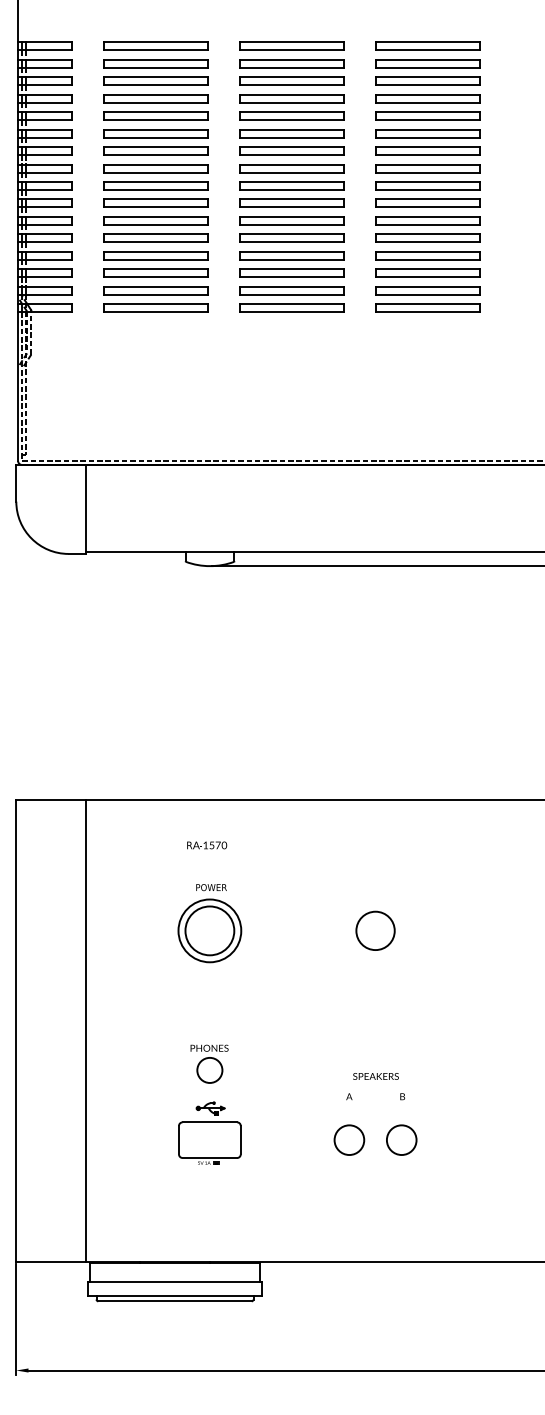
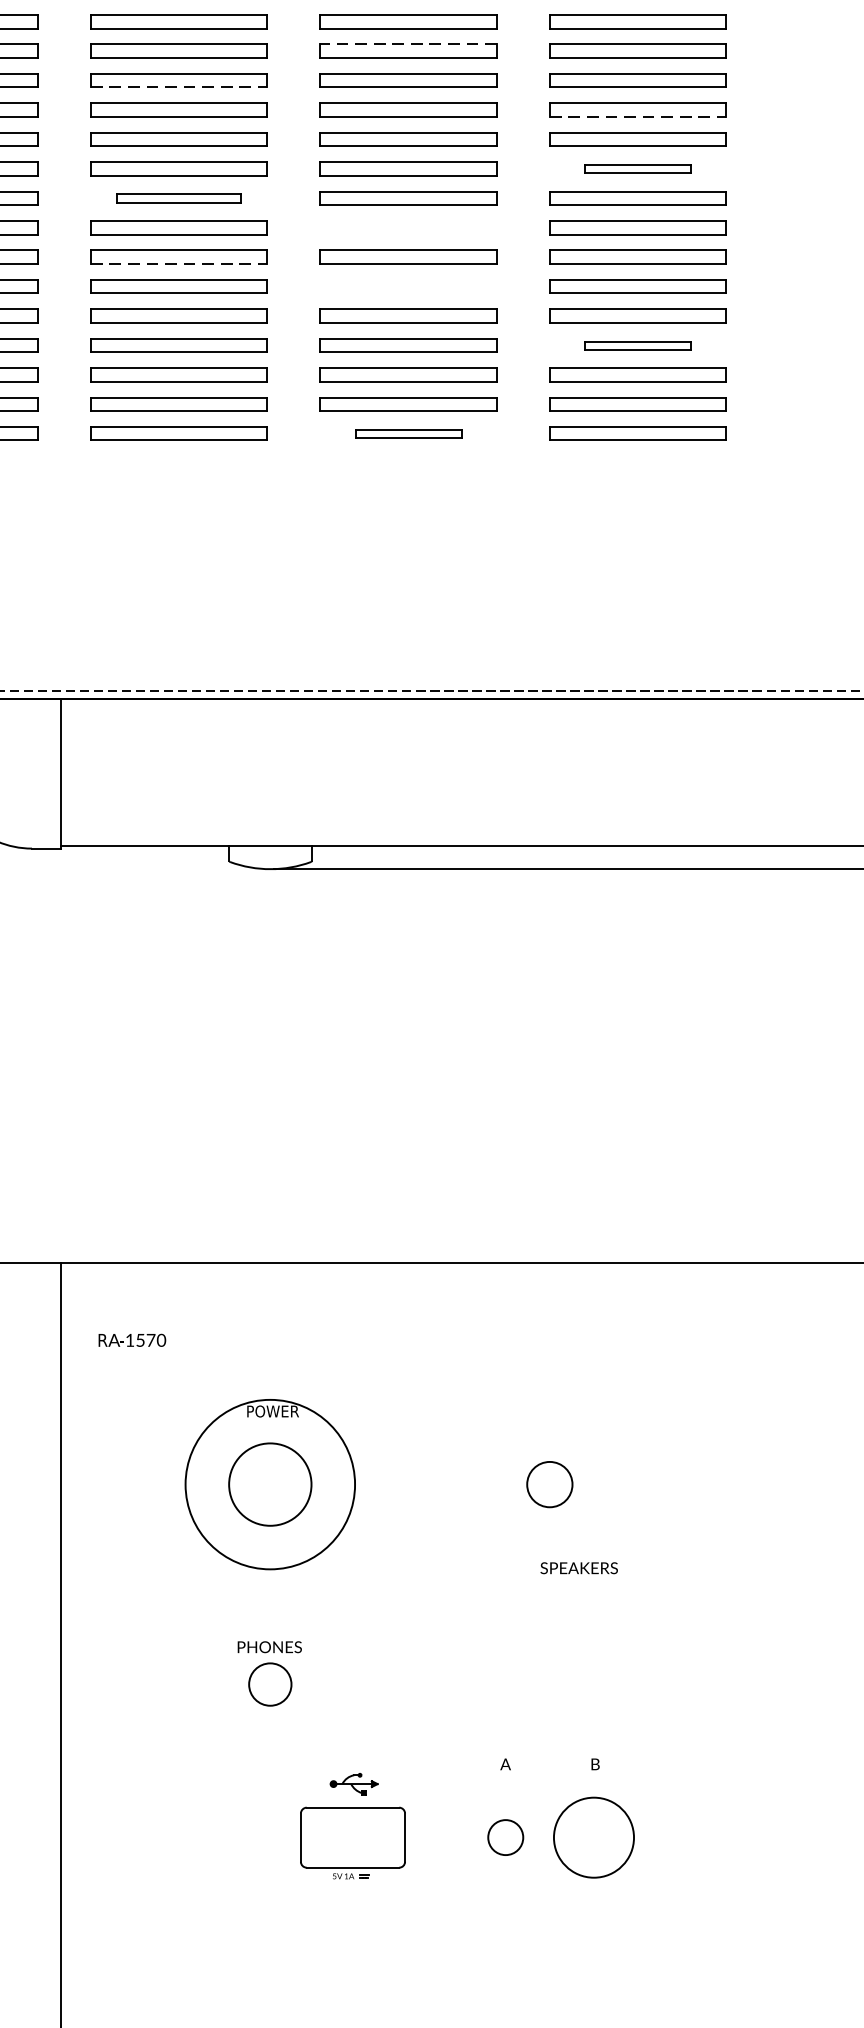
line: (291, 77) -> (408, 44), solid -> dashed
line: (156, 102) -> (180, 86), solid -> dashed
line: (428, 120) -> (639, 117), solid -> dashed
part: (427, 150) -> (637, 167), size x0.6
part: (155, 168) -> (178, 198), size x0.7
part: (291, 185) -> (408, 226), removed
line: (156, 207) -> (180, 264), solid -> dashed
part: (291, 220) -> (408, 286), removed
part: (427, 255) -> (637, 345), size x0.6
part: (291, 307) -> (408, 432), size x0.6
text: (207, 845) -> (132, 1340), moved
circle: (209, 930) -> (269, 1483), size x1.6
circle: (375, 930) -> (549, 1483), size x0.7
part: (209, 1063) -> (269, 1672), moved
text: (375, 1076) -> (578, 1568), moved
part: (209, 1132) -> (352, 1824), moved
circle: (349, 1139) -> (505, 1836), size x0.7
circle: (401, 1140) -> (593, 1838), size x1.6

